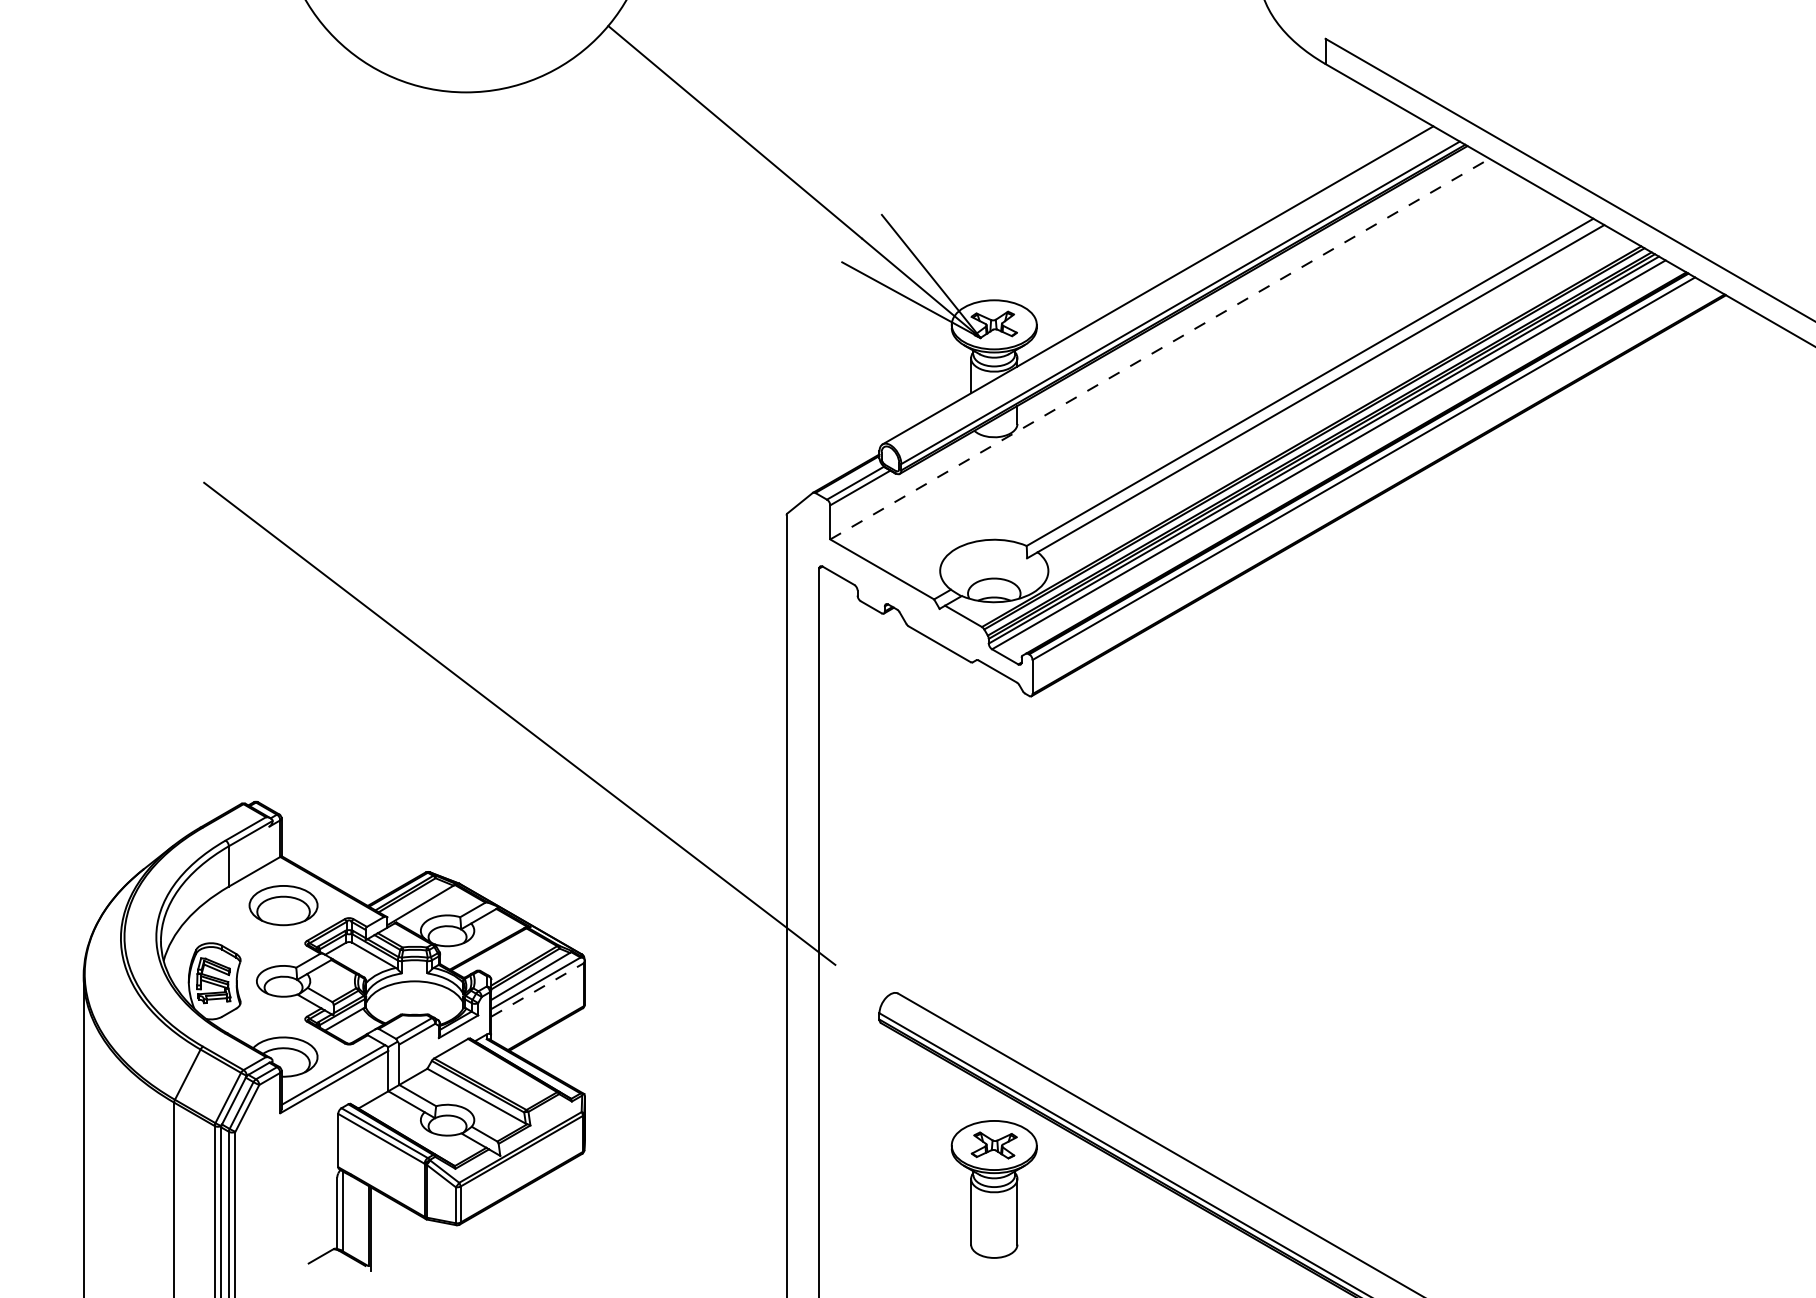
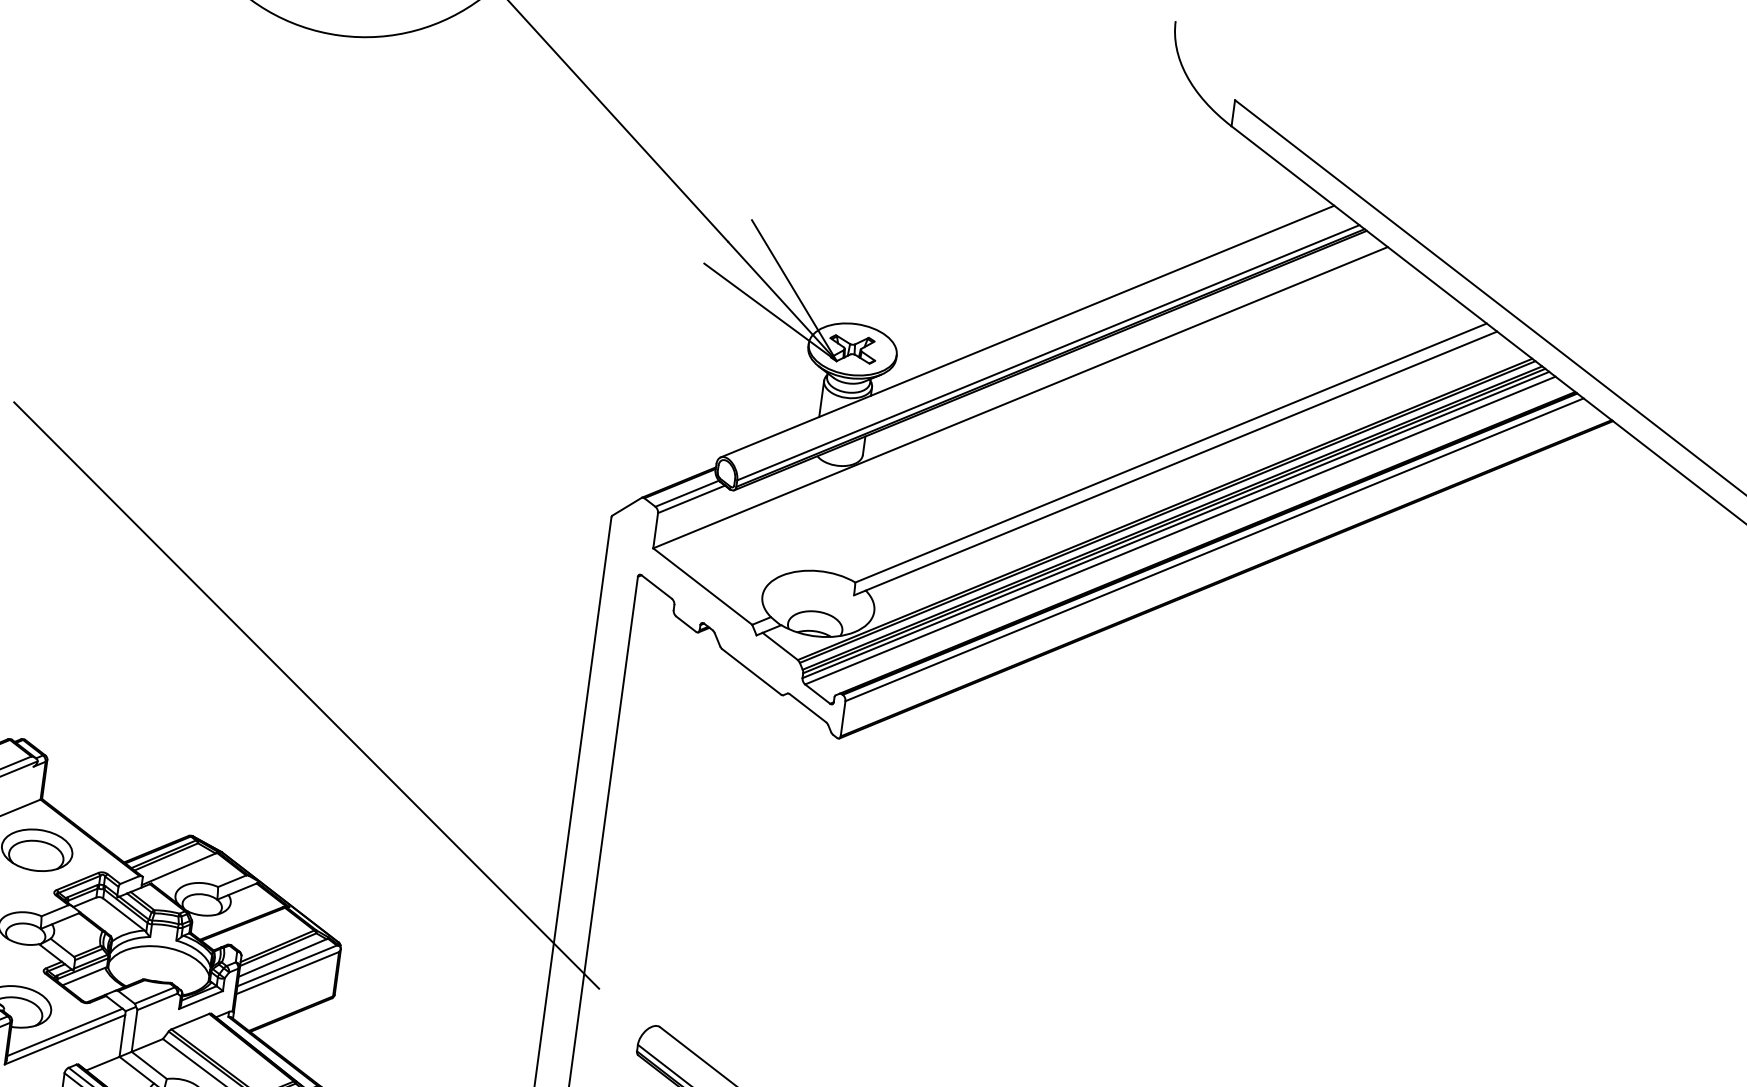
line: (1159, 349) -> (1020, 398), dashed -> solid
line: (537, 989) -> (287, 972), dashed -> solid

